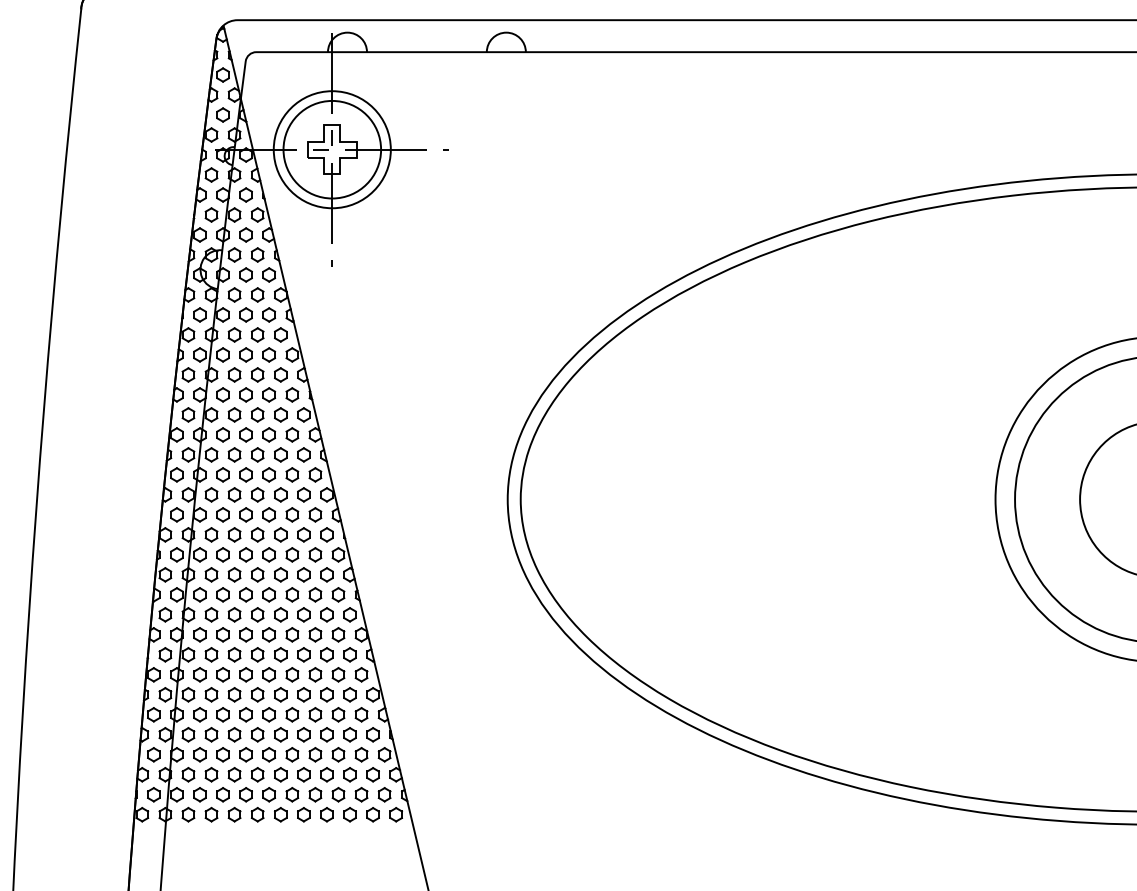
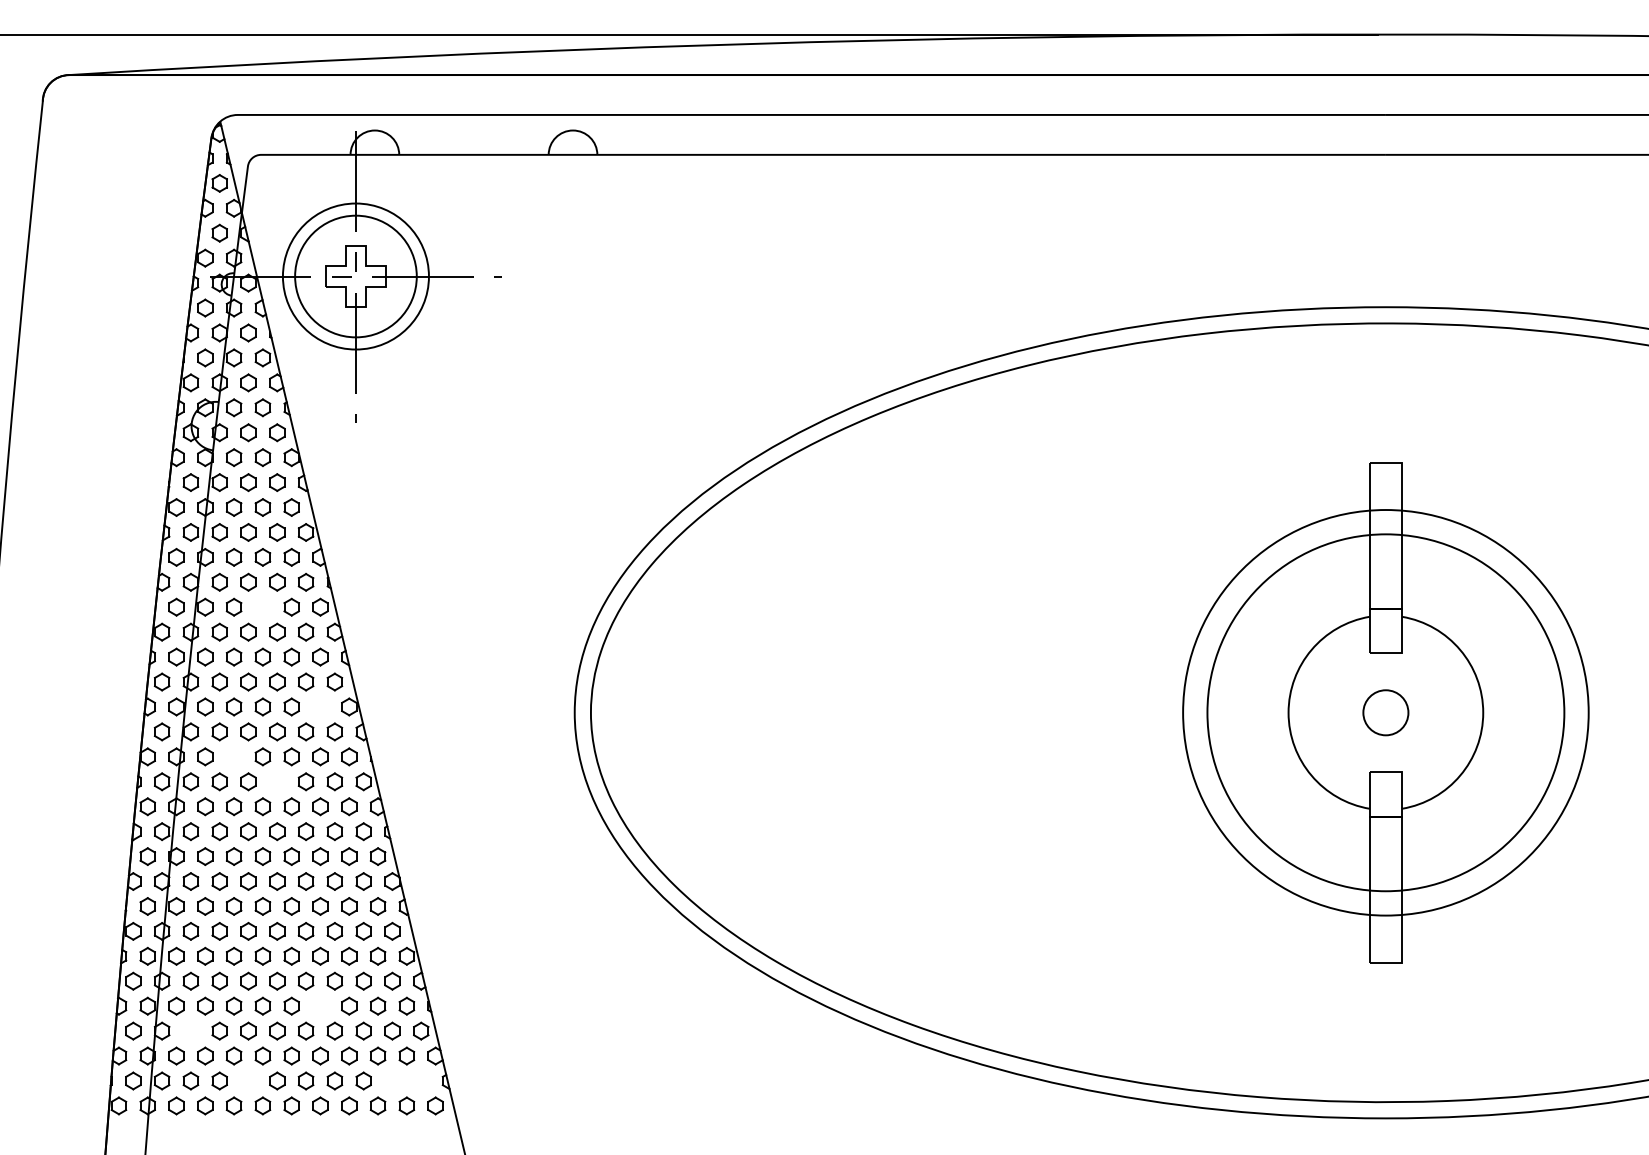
part: (257, 414) -> (262, 606), removed
part: (303, 494) -> (320, 706), removed
part: (234, 534) -> (233, 756), removed
part: (269, 554) -> (277, 781), removed
part: (303, 734) -> (320, 1005), removed
part: (199, 754) -> (190, 1030), removed
part: (246, 794) -> (248, 1080), removed
part: (361, 794) -> (392, 1080), removed
part: (384, 794) -> (421, 1080), removed

